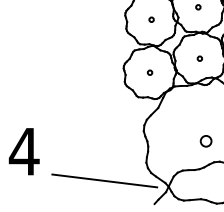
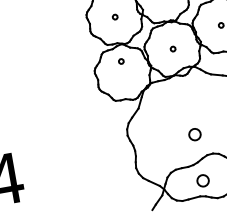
circle: (149, 72) -> (120, 61), moved
line: (104, 180) -> (95, 194), removed
circle: (205, 185) -> (202, 181), added

